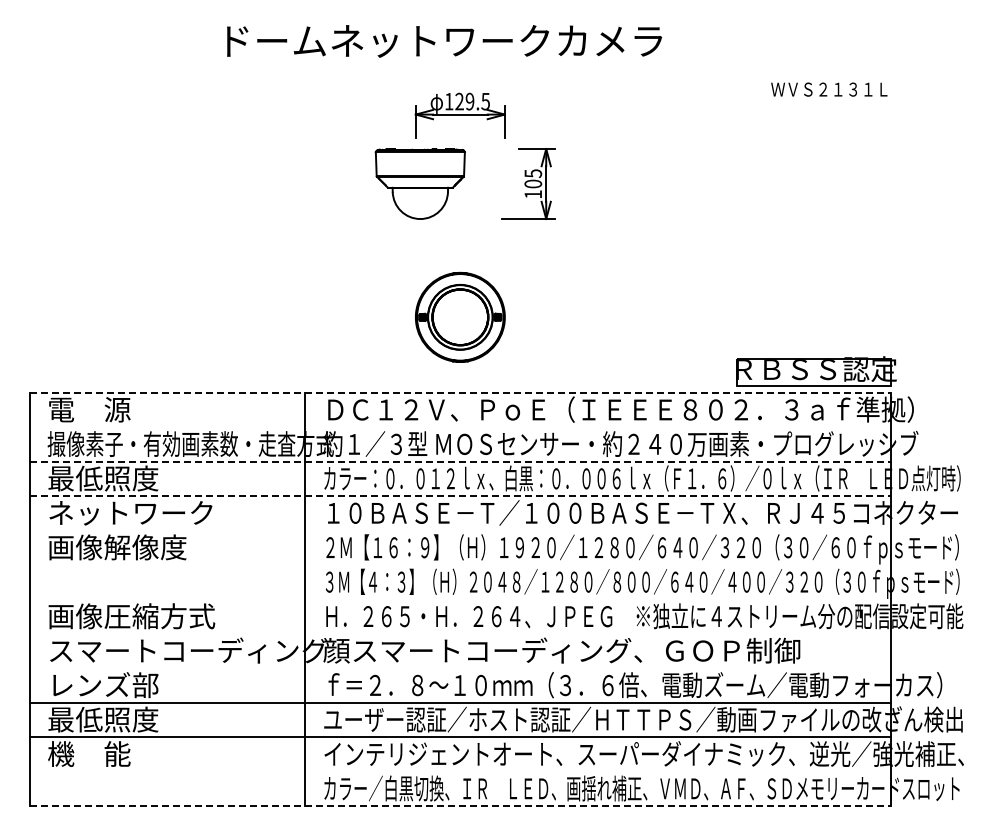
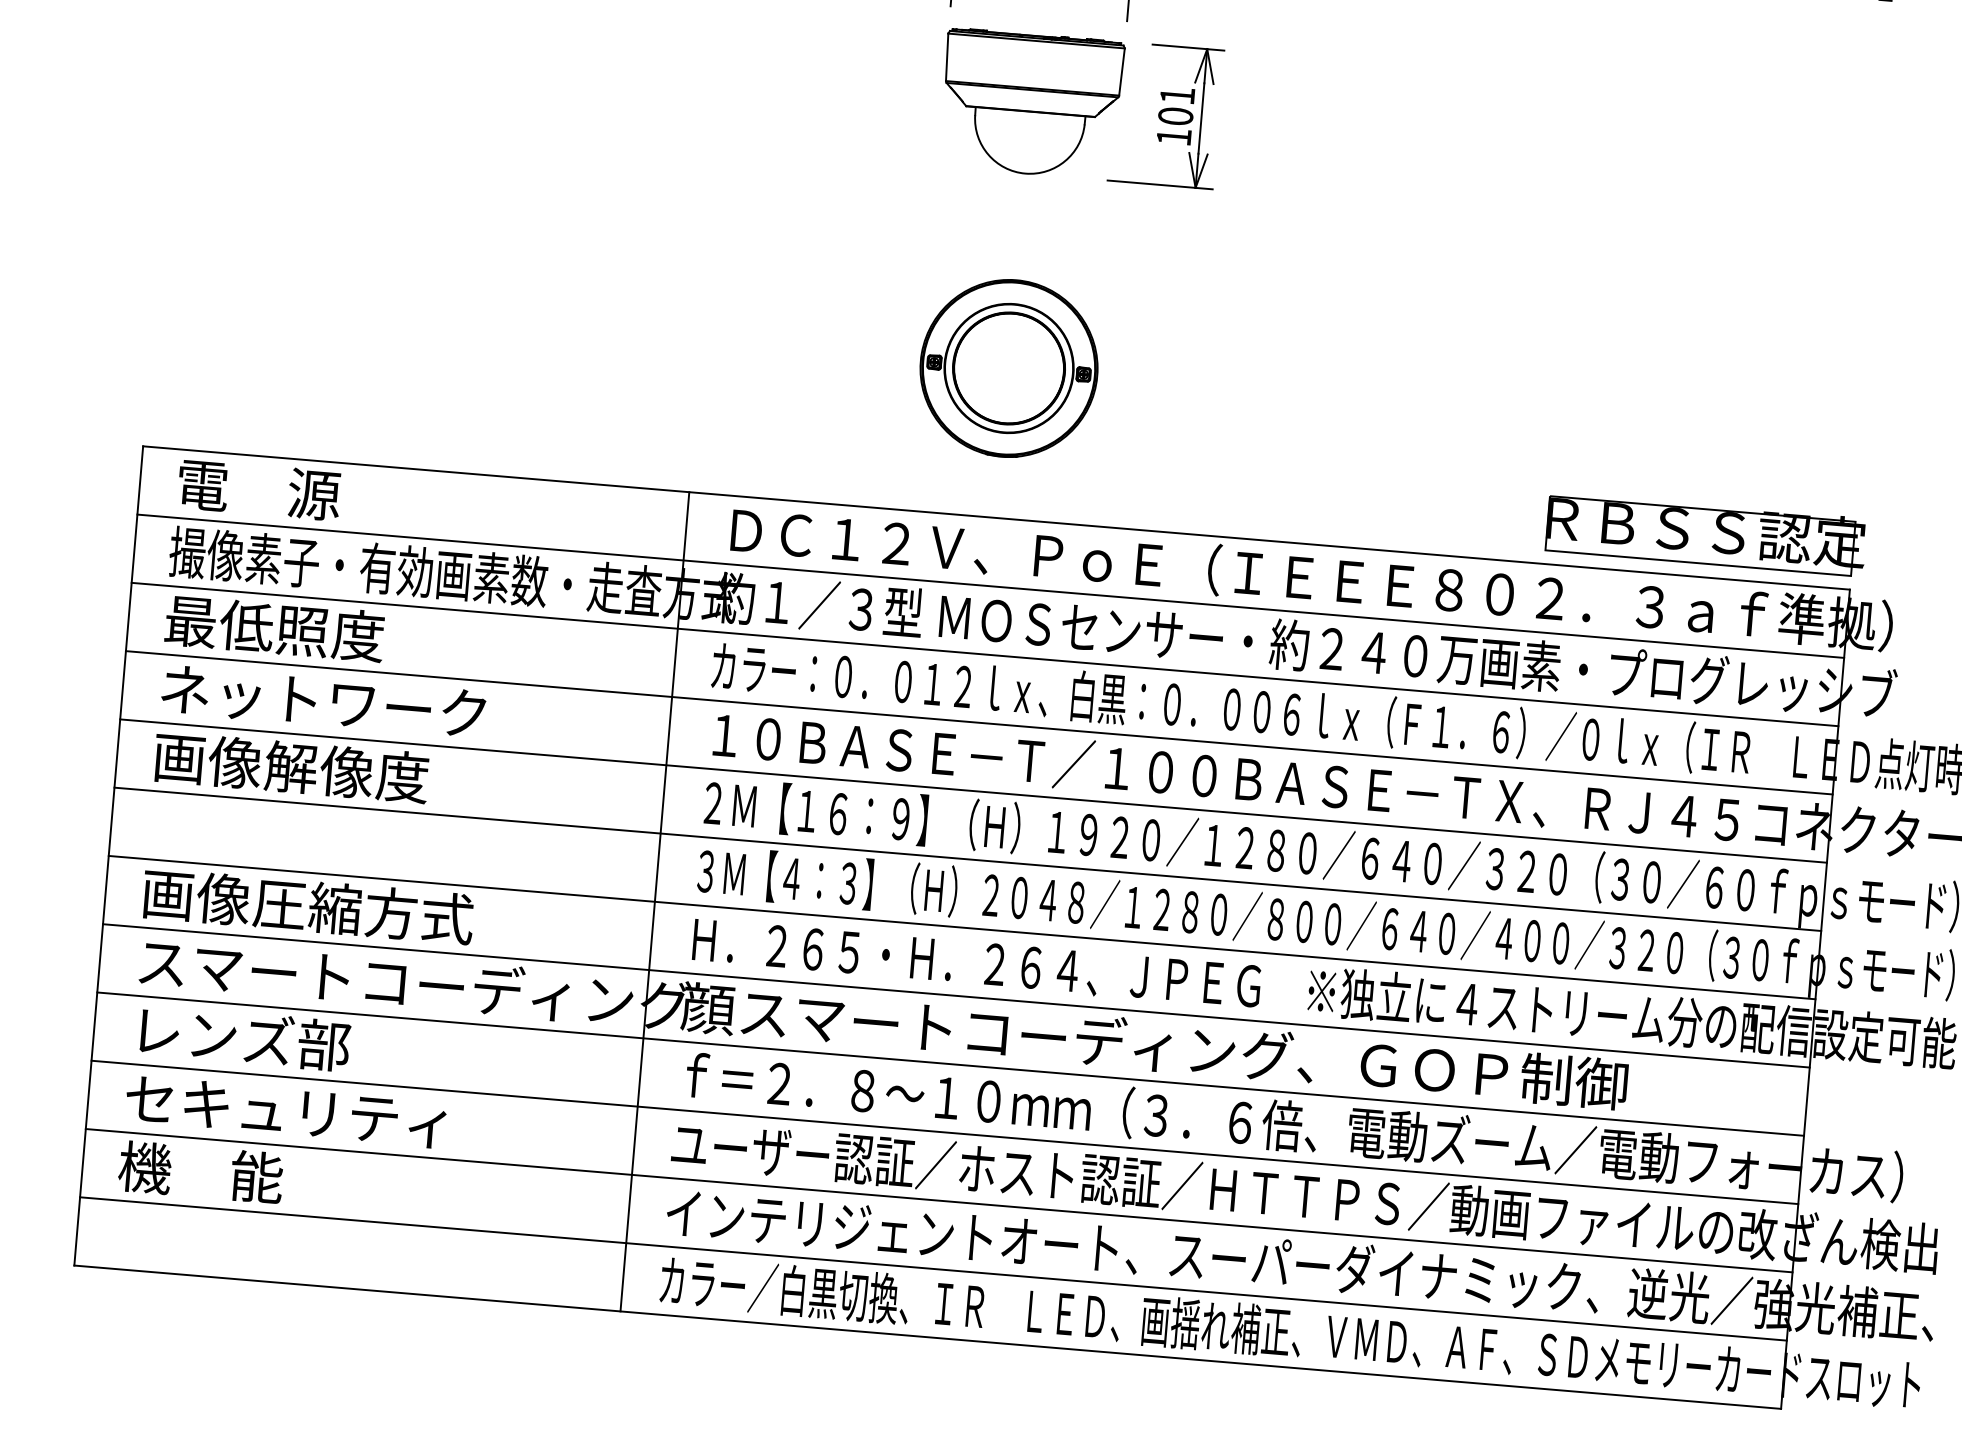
text: (533, 173) -> (1177, 95), 105 -> 101
part: (419, 183) -> (1029, 103), moved
line: (460, 392) -> (996, 517), dashed -> solid
line: (459, 427) -> (989, 586), added
line: (460, 461) -> (985, 654), dashed -> solid
line: (460, 496) -> (979, 723), dashed -> solid
line: (459, 530) -> (971, 790), added
line: (459, 565) -> (966, 860), added
line: (459, 599) -> (960, 927), added
line: (459, 633) -> (954, 994), added
line: (459, 668) -> (948, 1064), added
text: (128, 719) -> (284, 1110), 最低照度 -> セキュリティ
line: (459, 771) -> (931, 1268), added
line: (460, 806) -> (927, 1338), dashed -> solid

